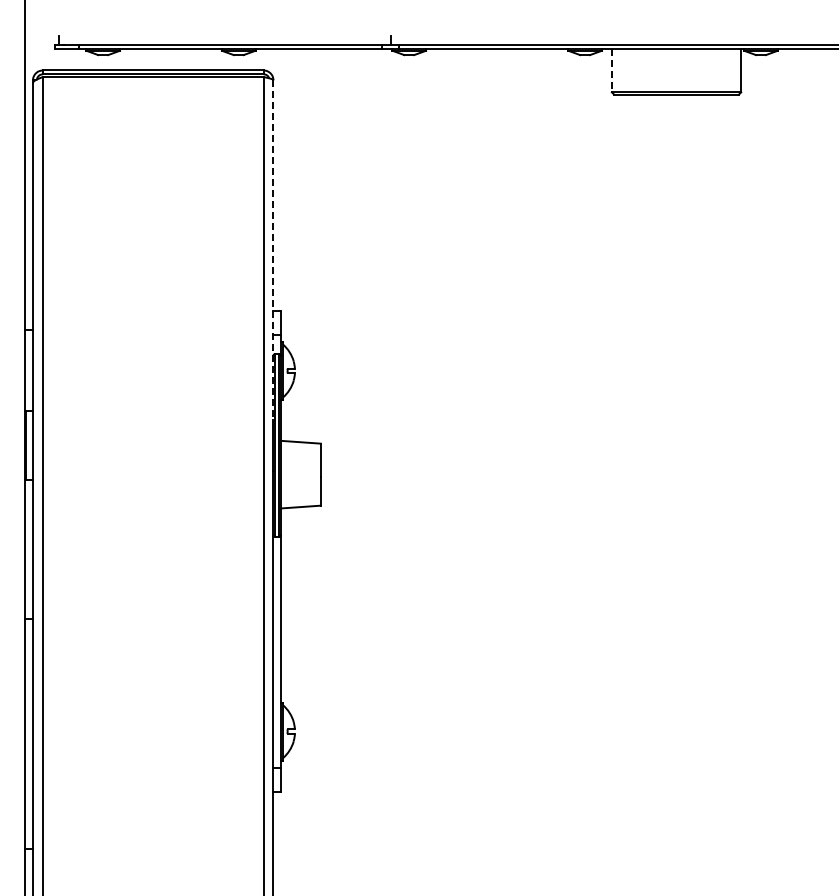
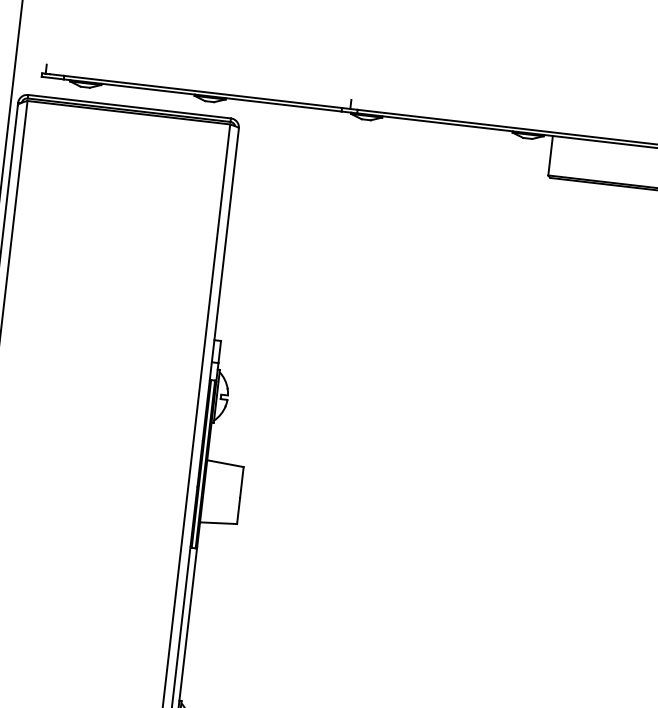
line: (611, 70) -> (550, 155), dashed -> solid
line: (273, 250) -> (220, 284), dashed -> solid

